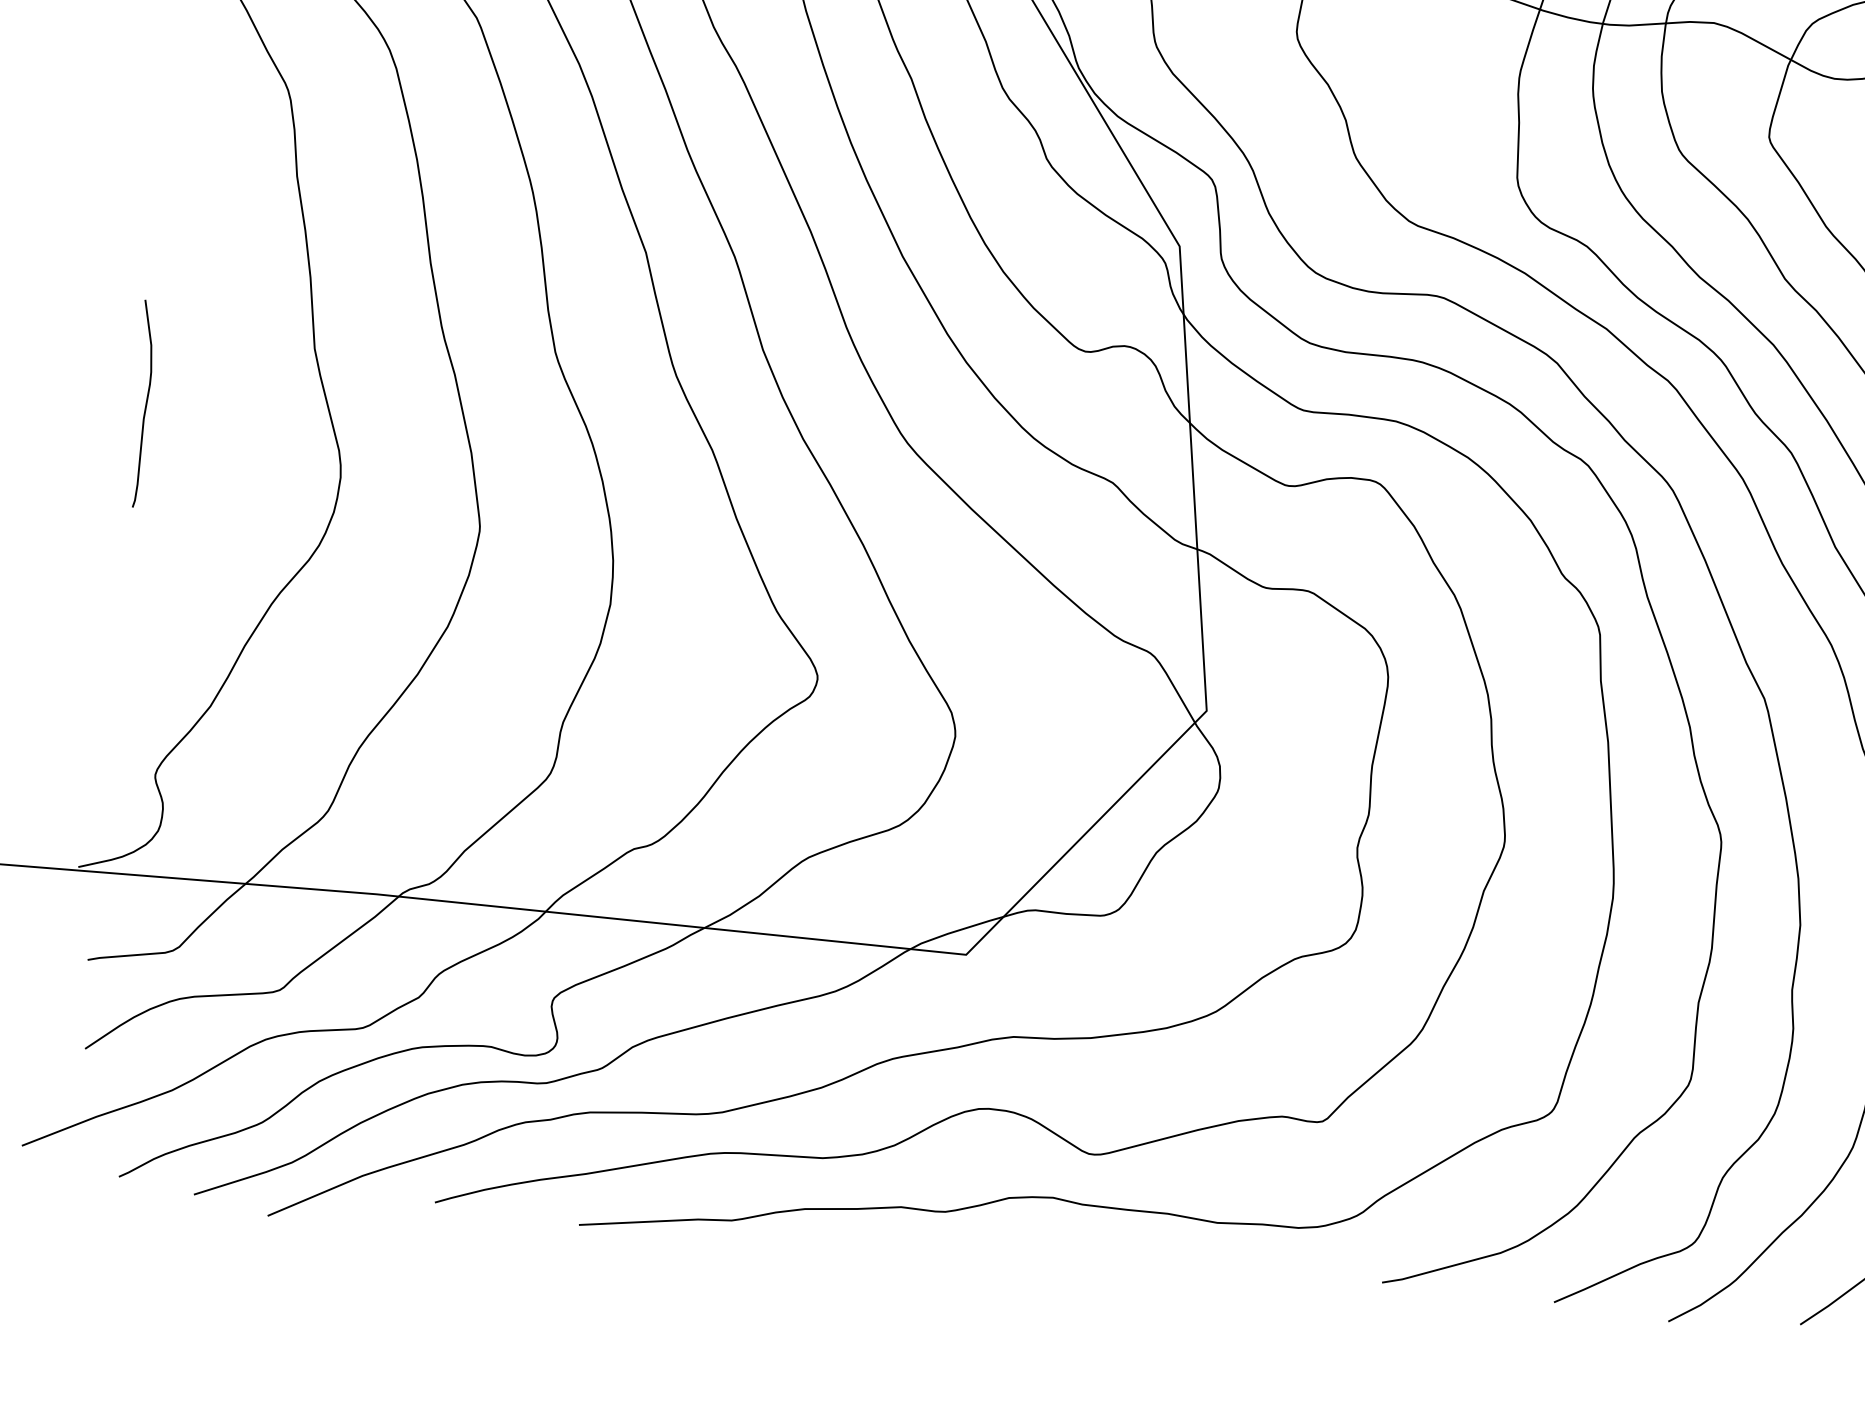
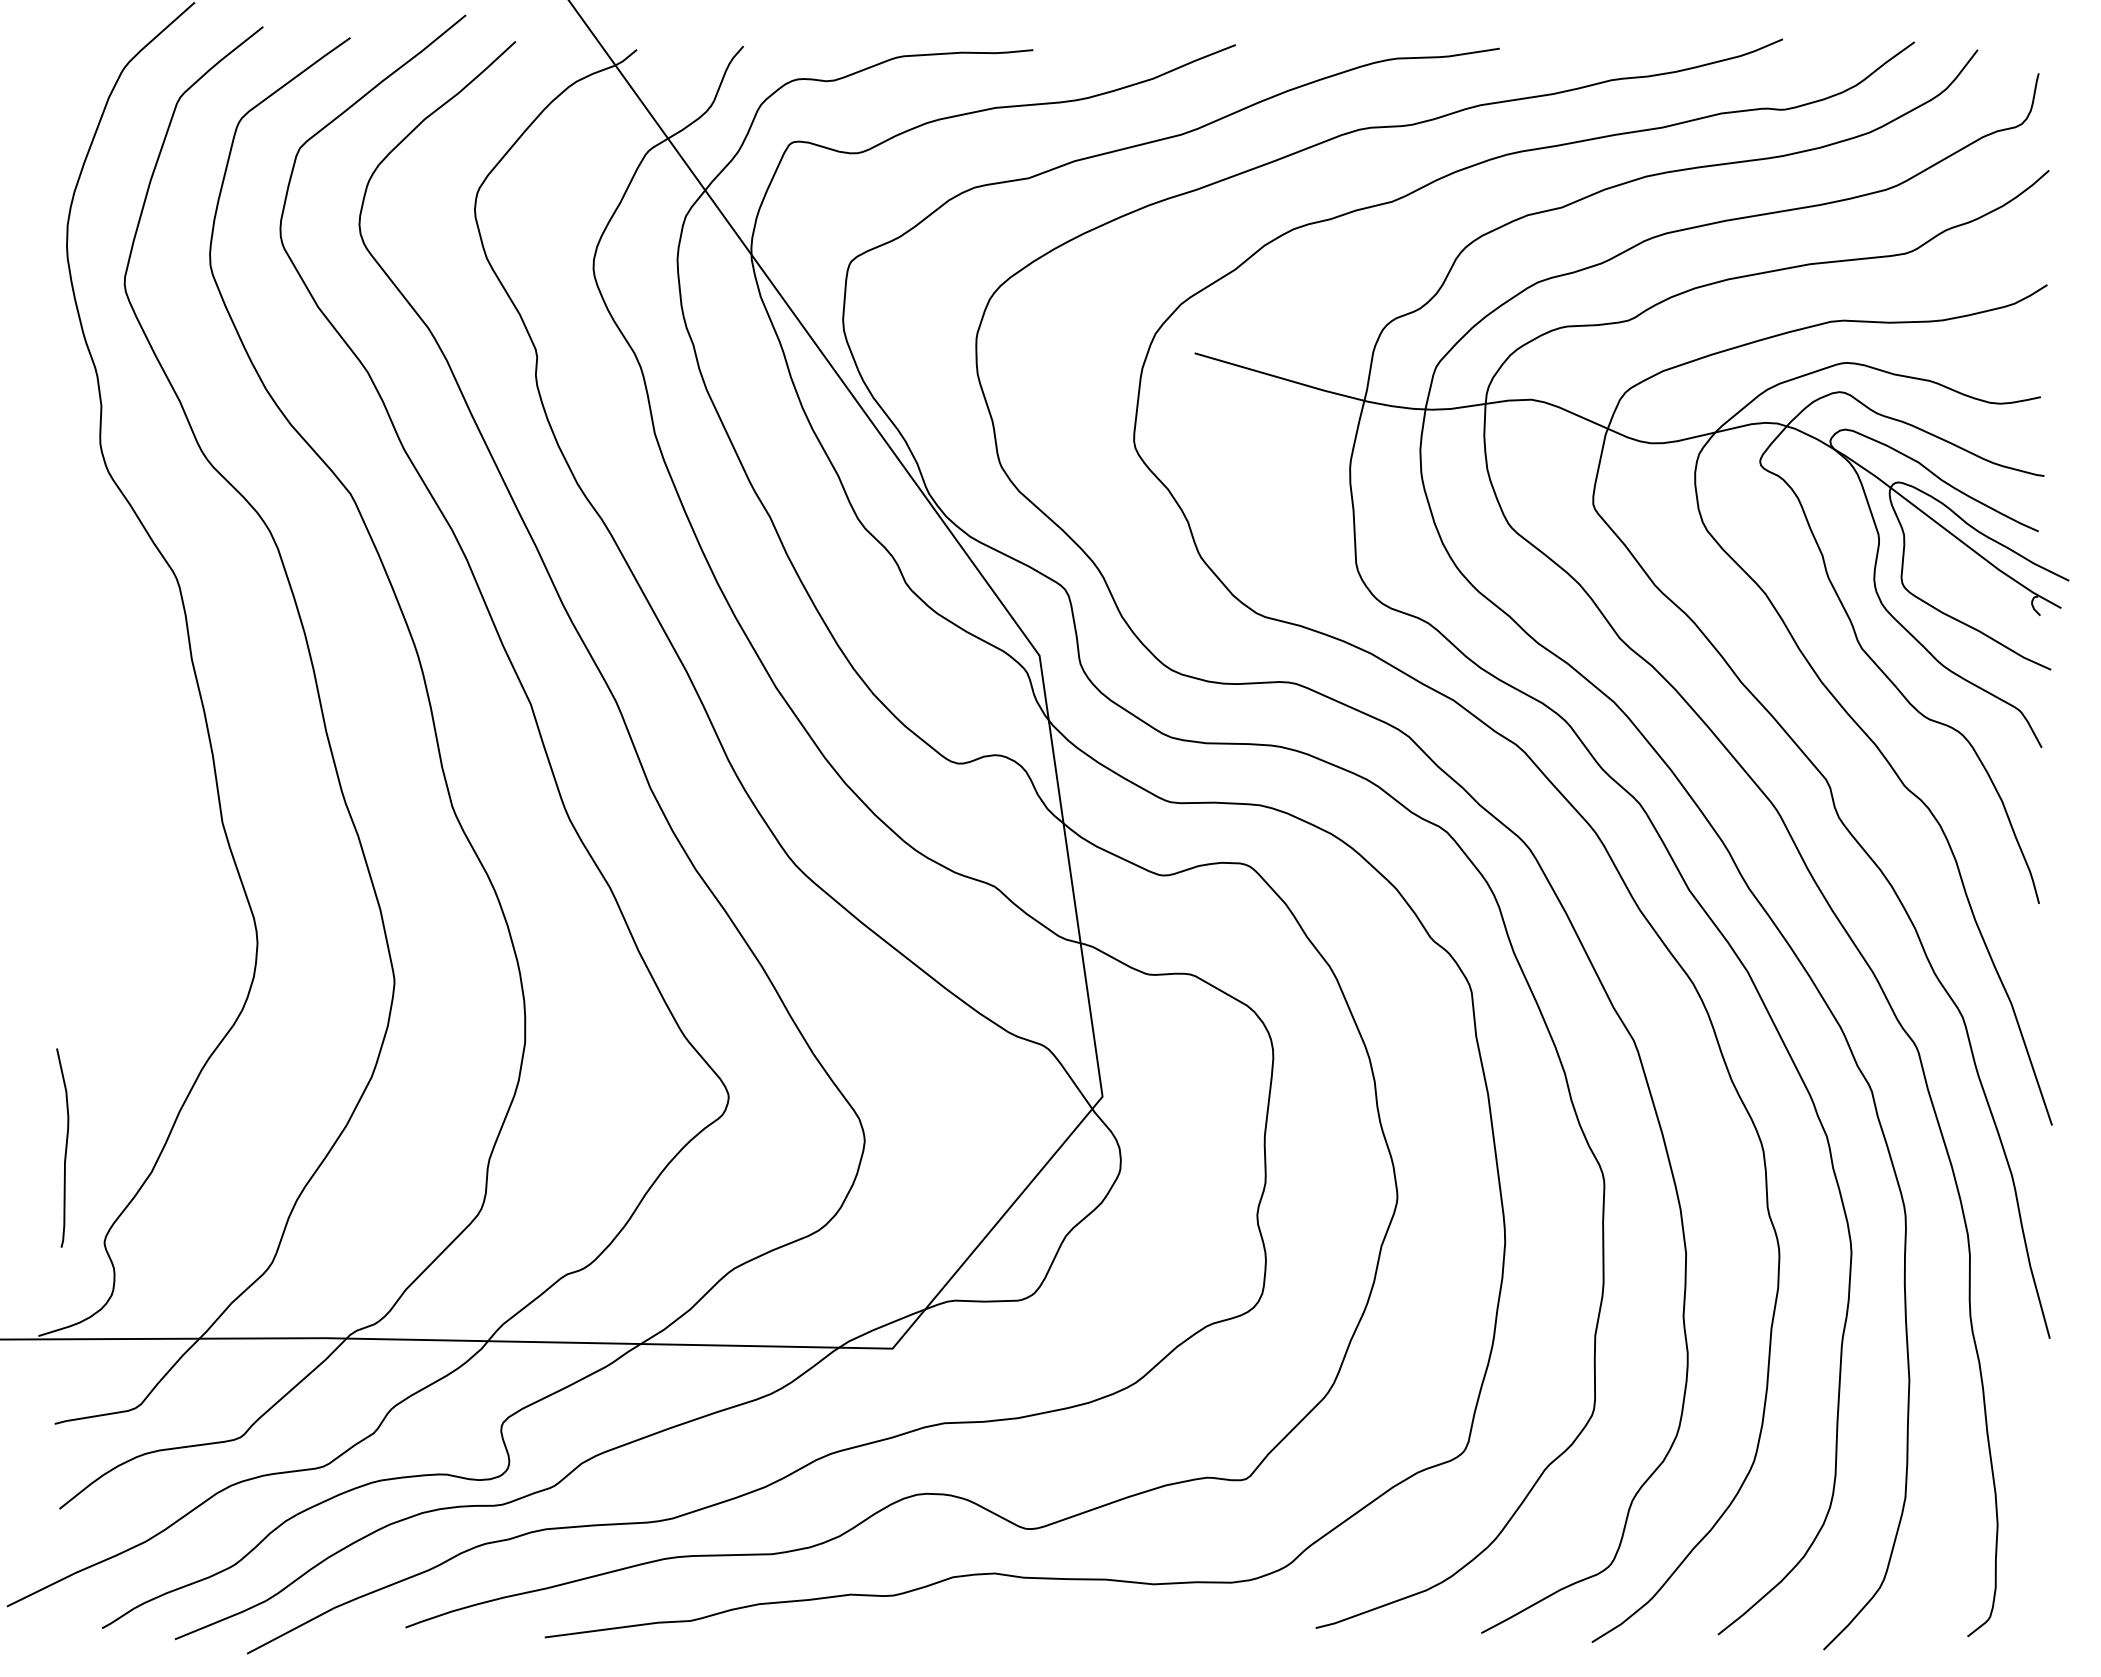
curve: (145, 403) -> (65, 1147), moved

